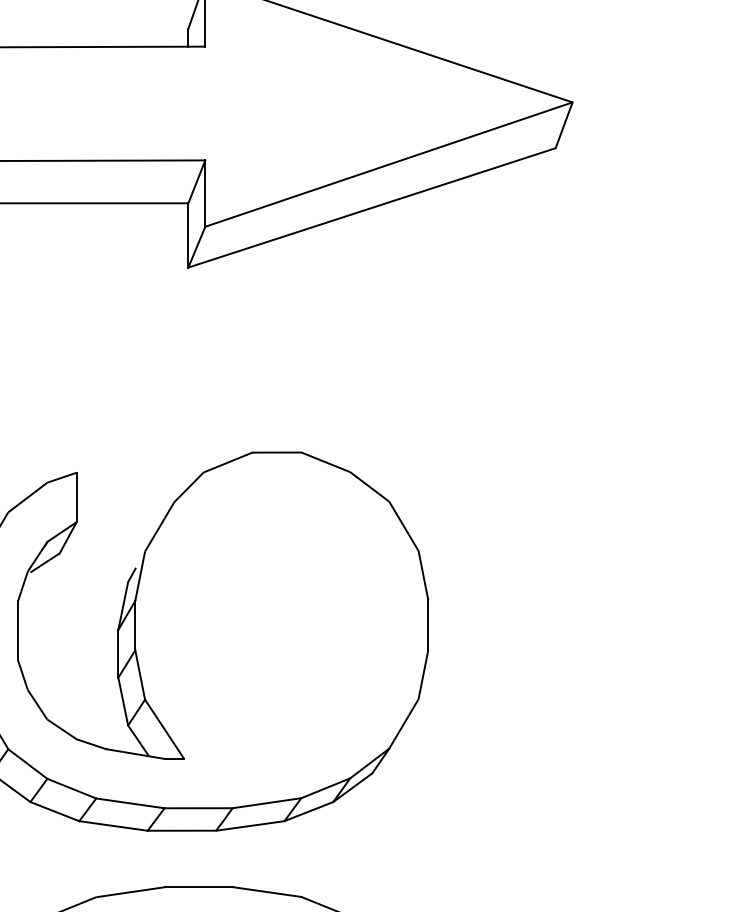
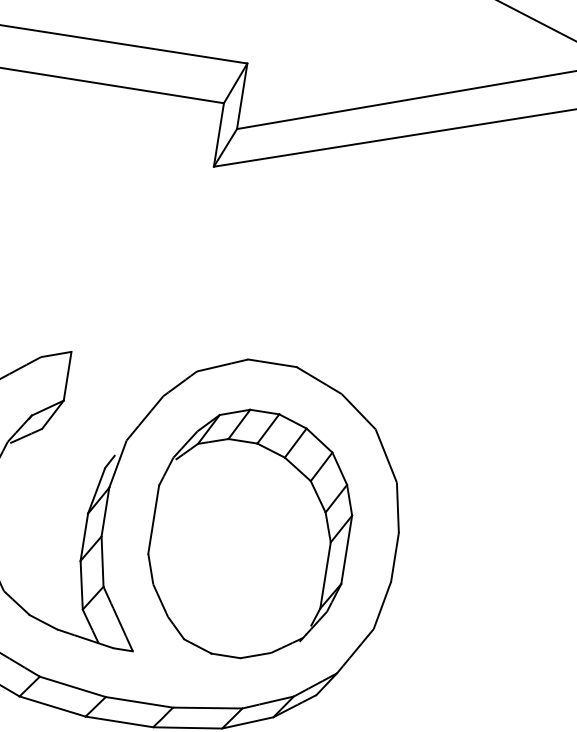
part: (281, 624) -> (250, 533), added

